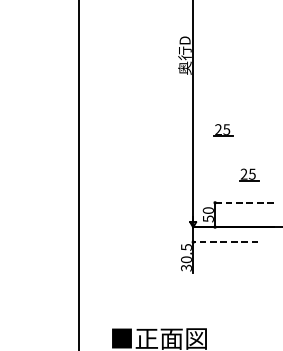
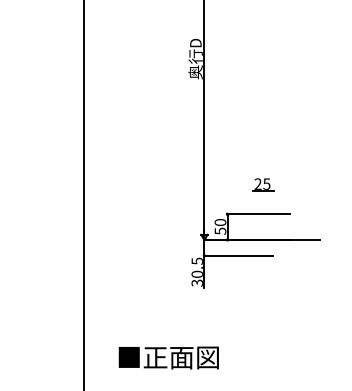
part: (223, 130) -> (236, 137), removed
line: (243, 203) -> (257, 214), dashed -> solid
line: (225, 241) -> (238, 255), dashed -> solid

